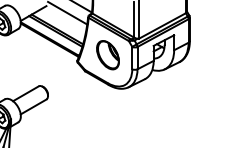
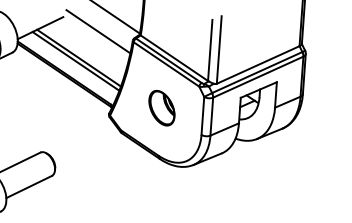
part: (107, 55) -> (161, 108), size x0.7

